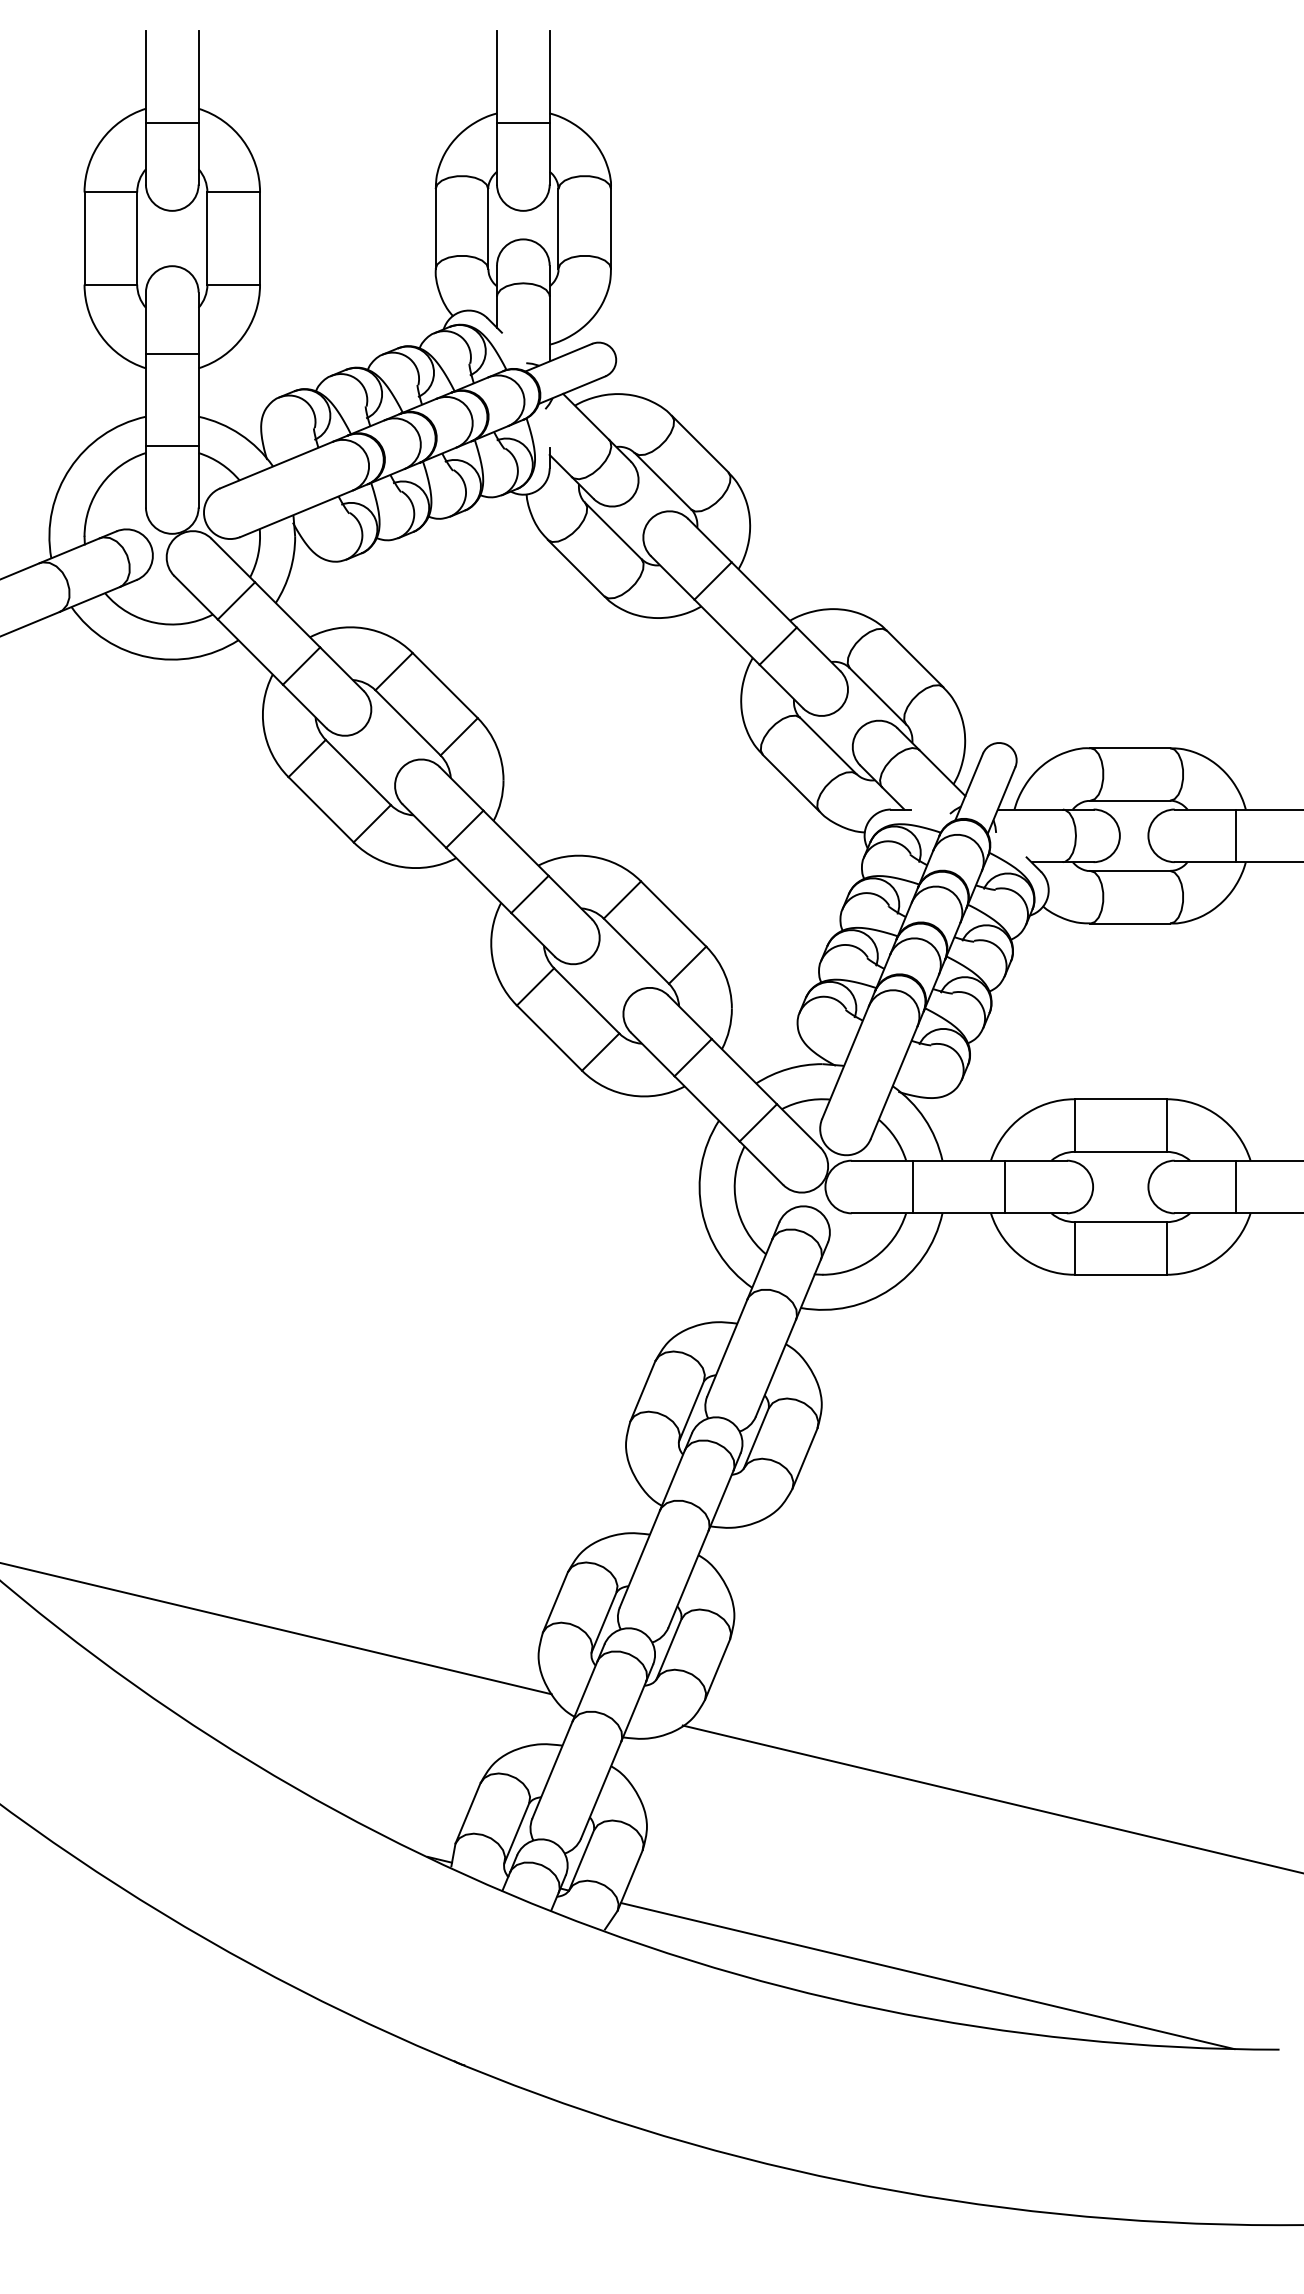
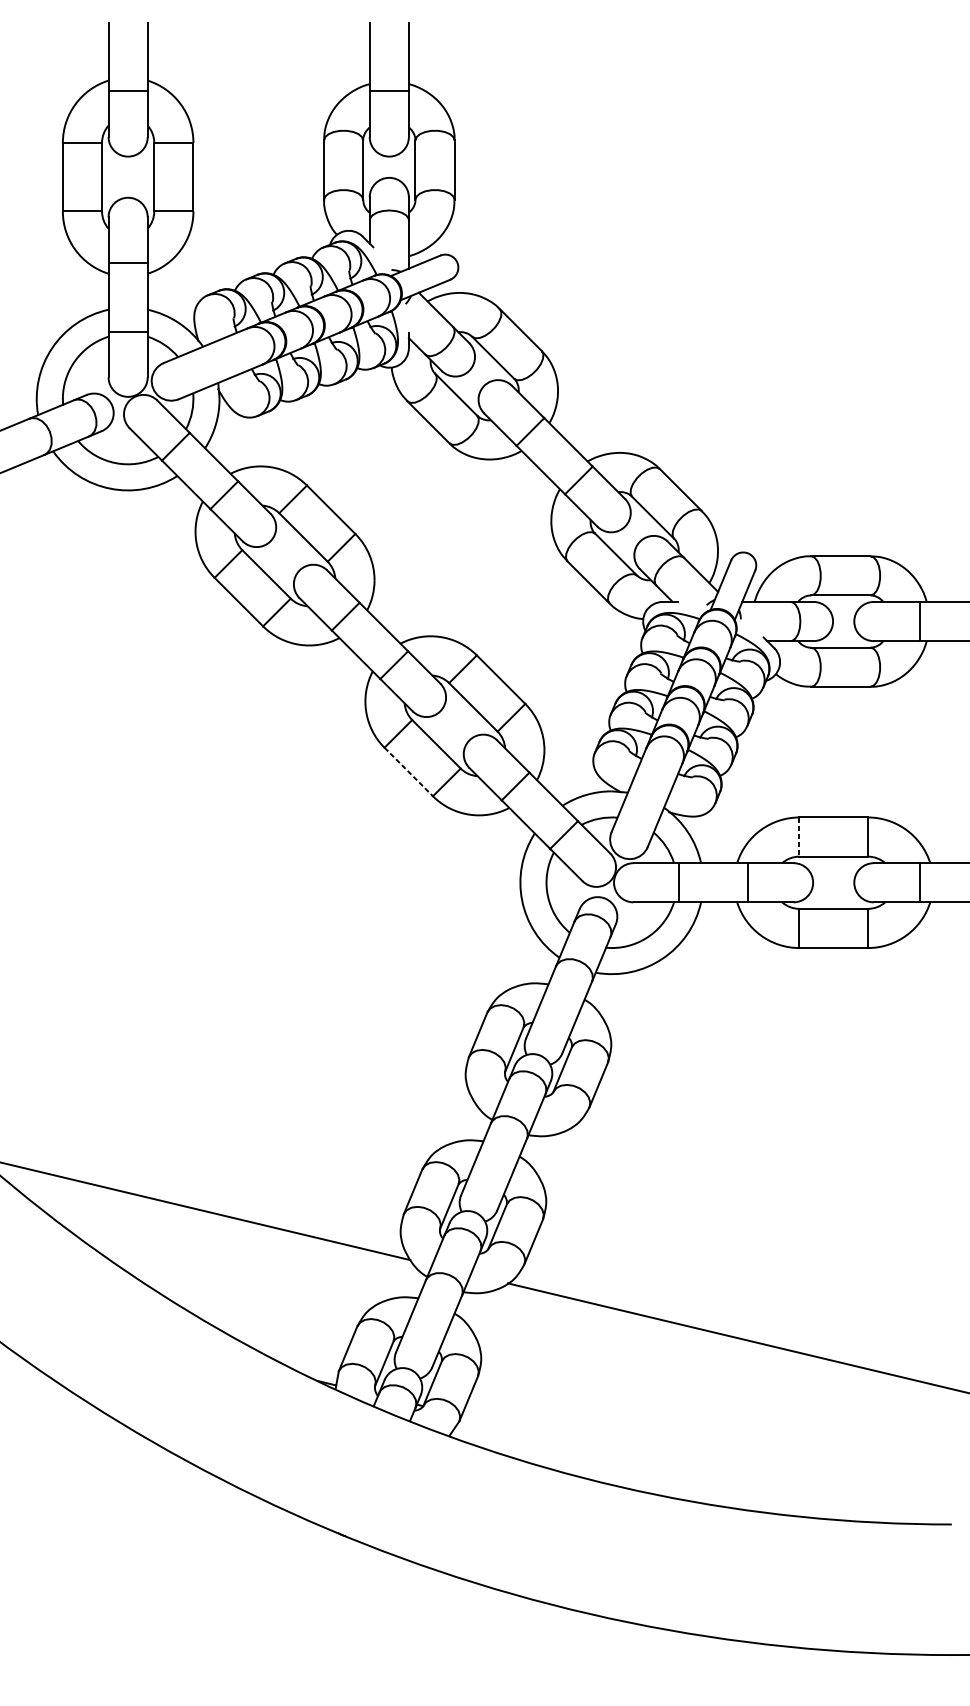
line: (549, 1038) -> (408, 772), solid -> dashed
line: (1074, 1126) -> (799, 837), solid -> dashed
line: (927, 1976) -> (689, 1470), removed

